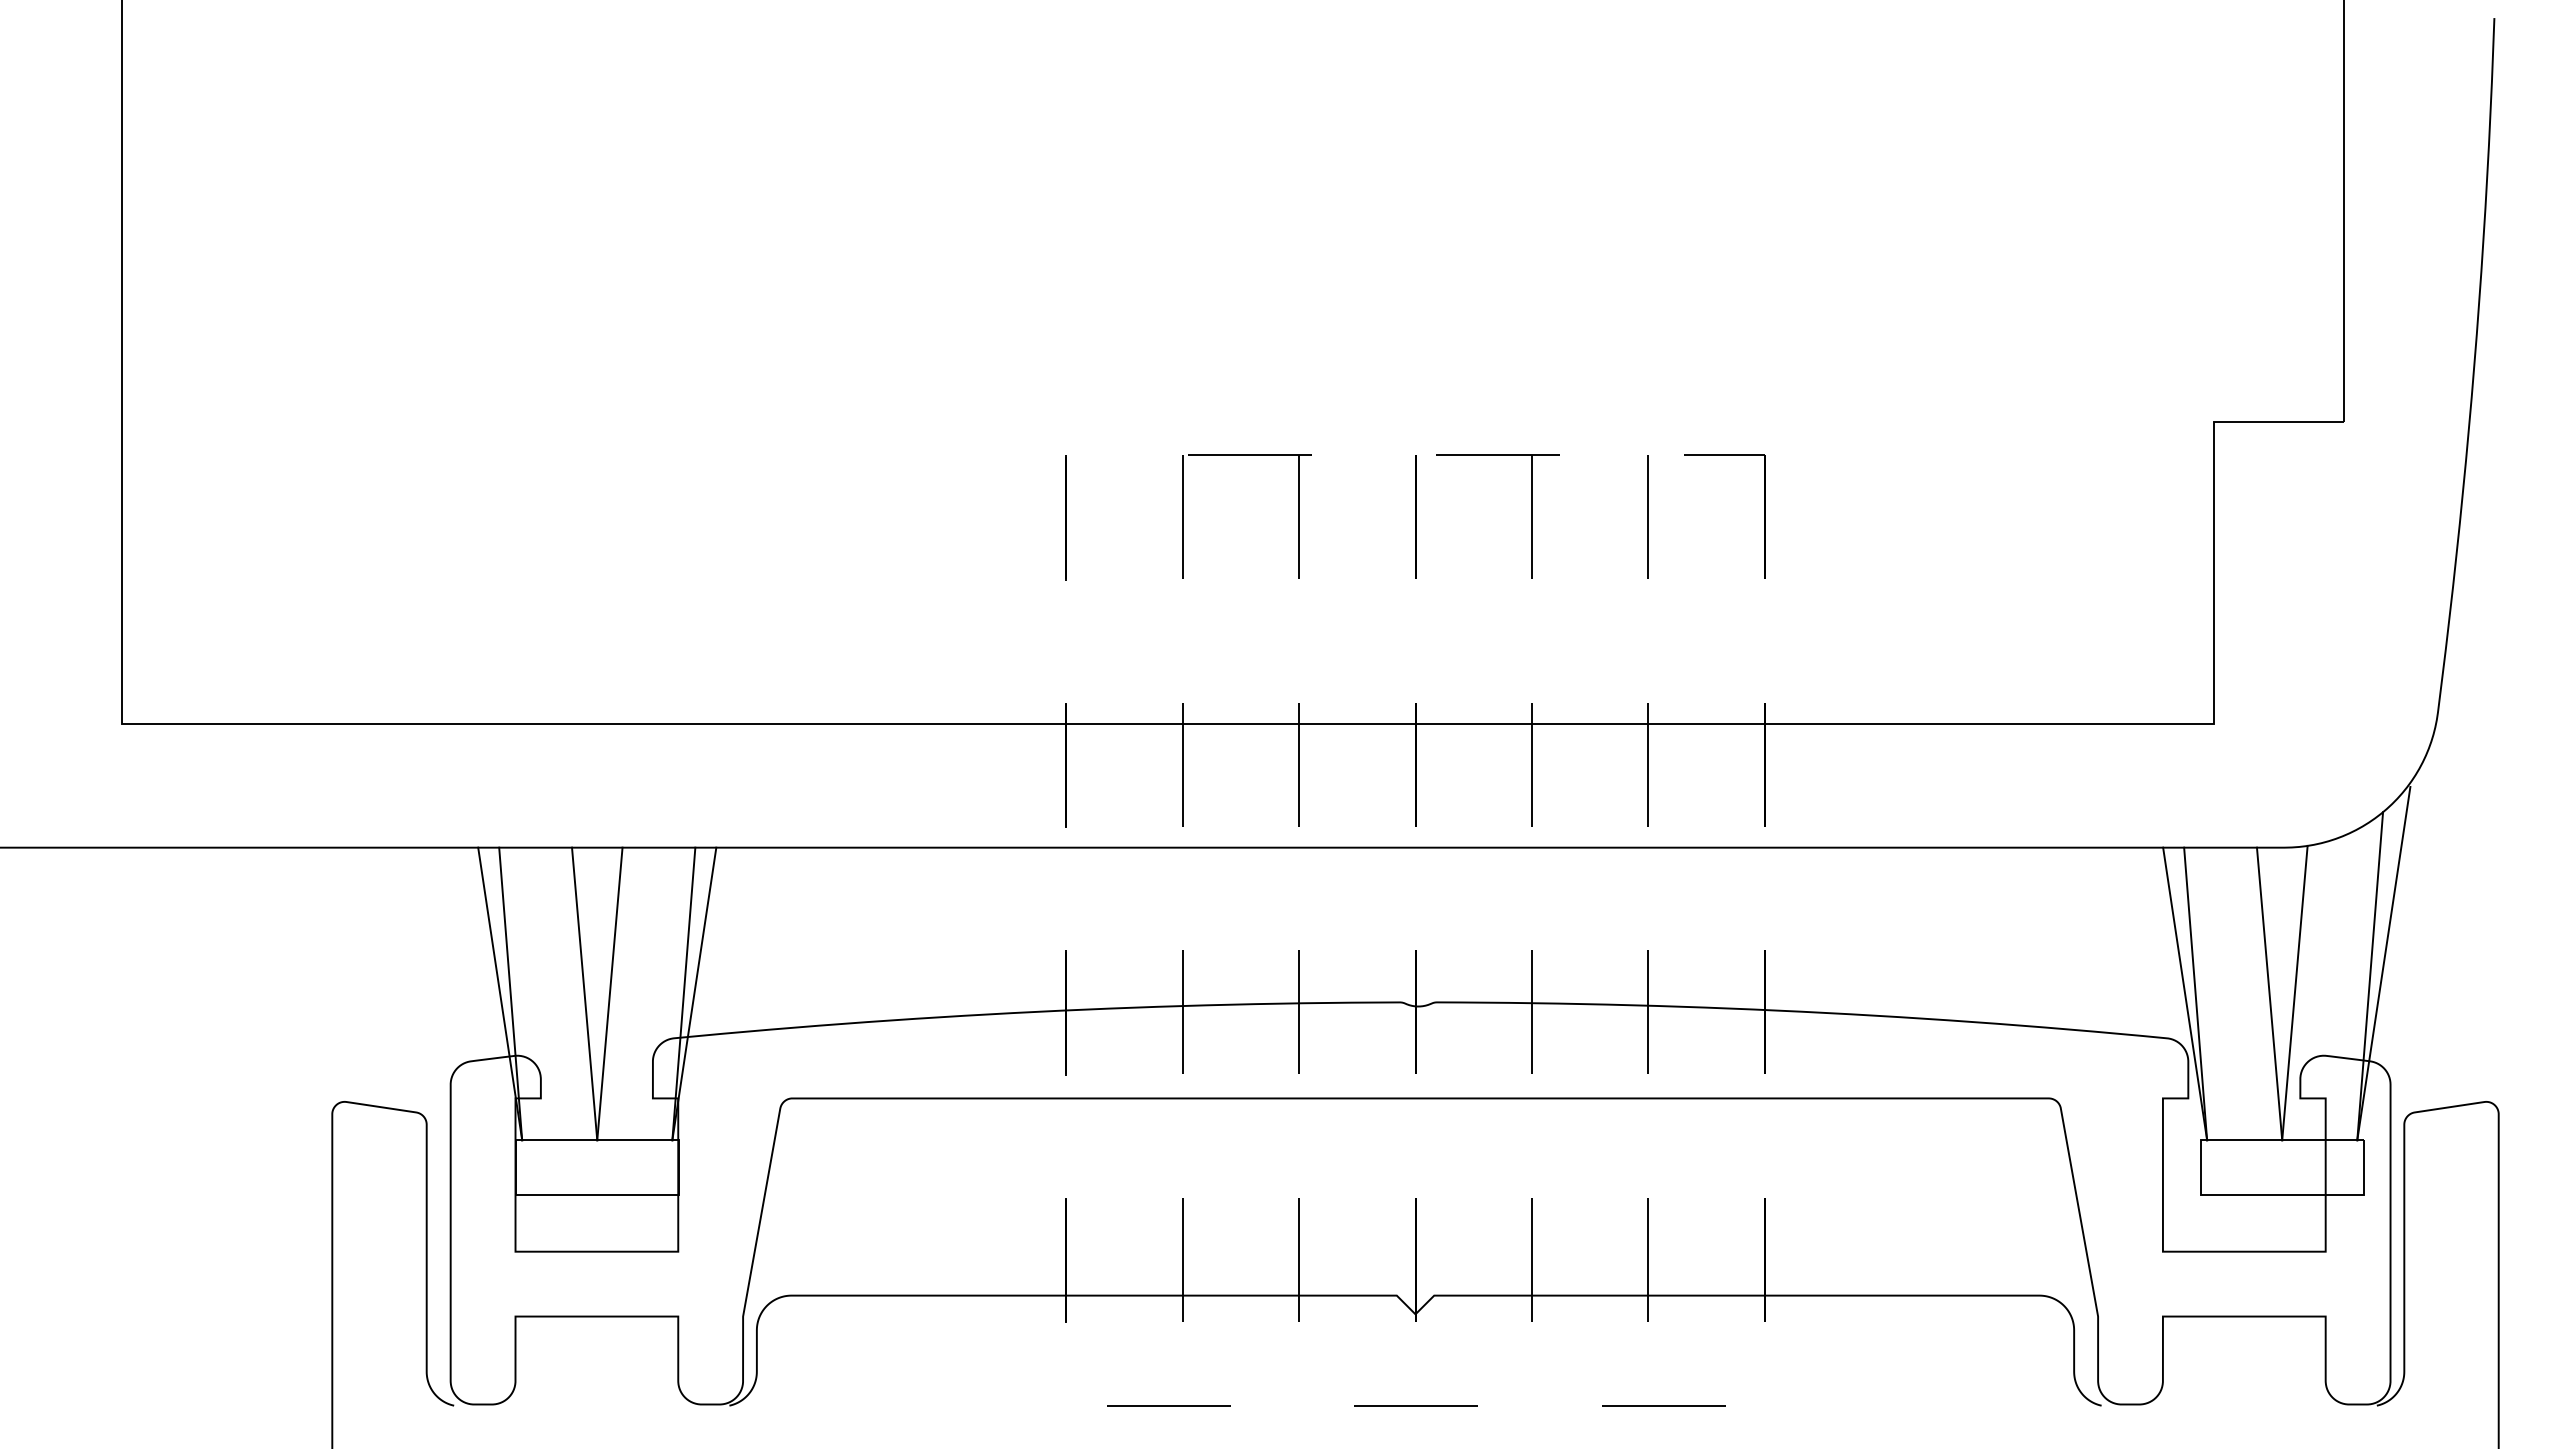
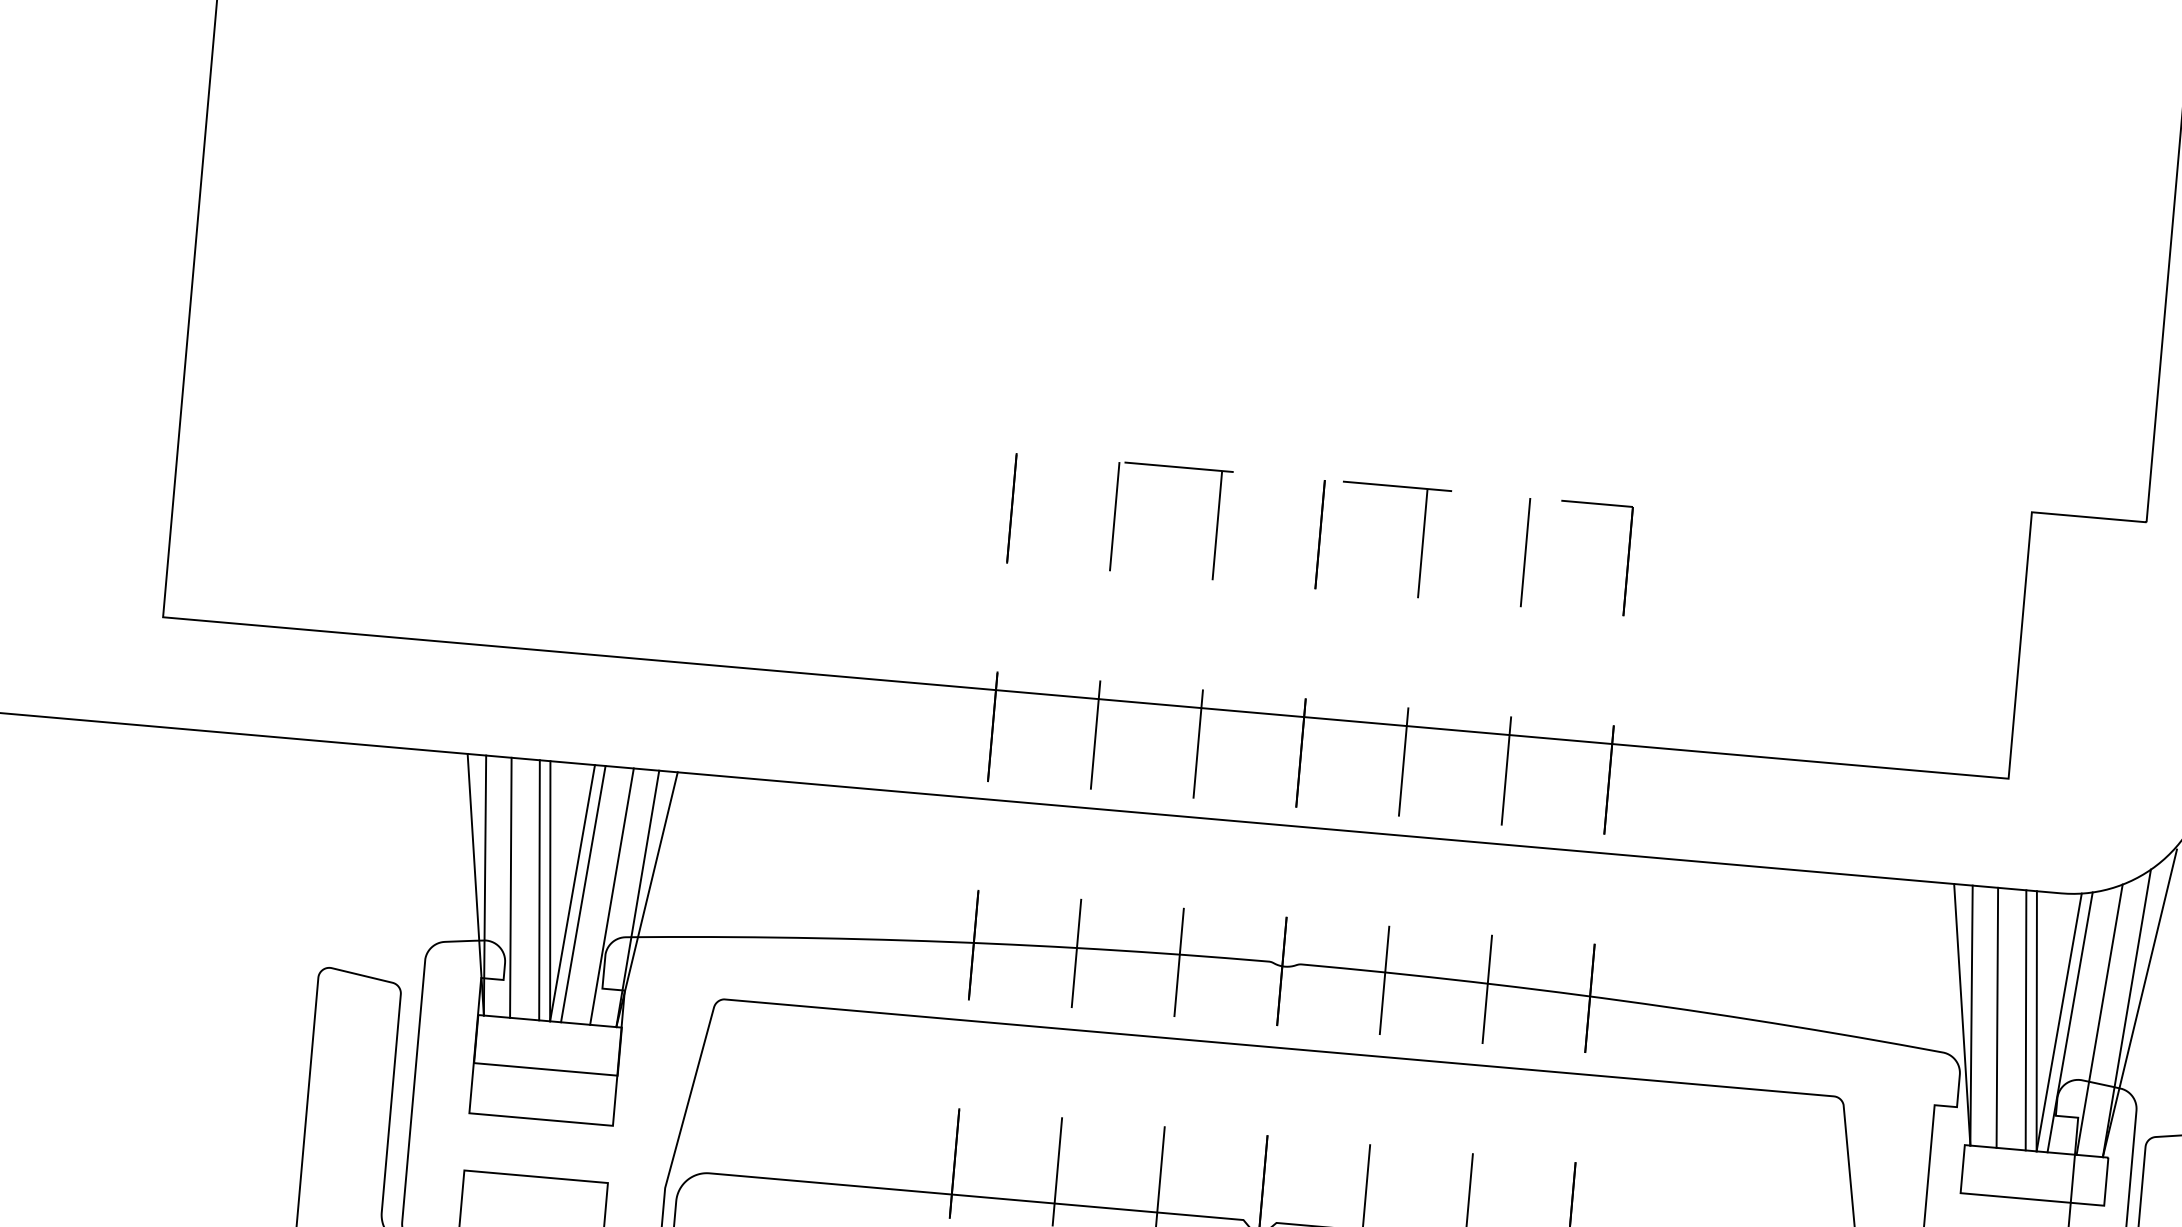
line: (2339, 985) -> (2099, 1019), added
line: (2306, 991) -> (2069, 1021), added
line: (539, 993) -> (510, 887), added
line: (572, 993) -> (539, 889), added
line: (621, 993) -> (582, 893), added
line: (654, 993) -> (611, 896), added
line: (2224, 993) -> (1997, 1017), added
line: (2256, 993) -> (2025, 1019), added

